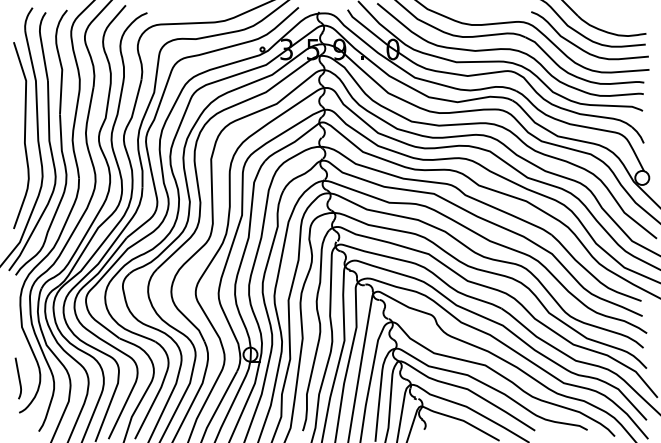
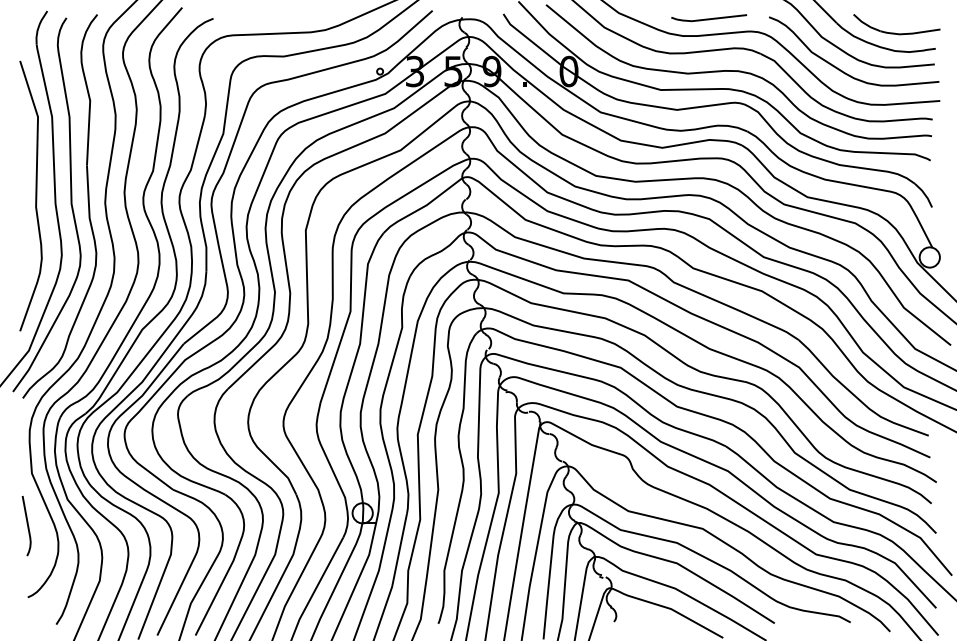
line: (489, 12) -> (708, 17), added
part: (619, 16) -> (896, 23), added
curve: (18, 378) -> (26, 526), moved

